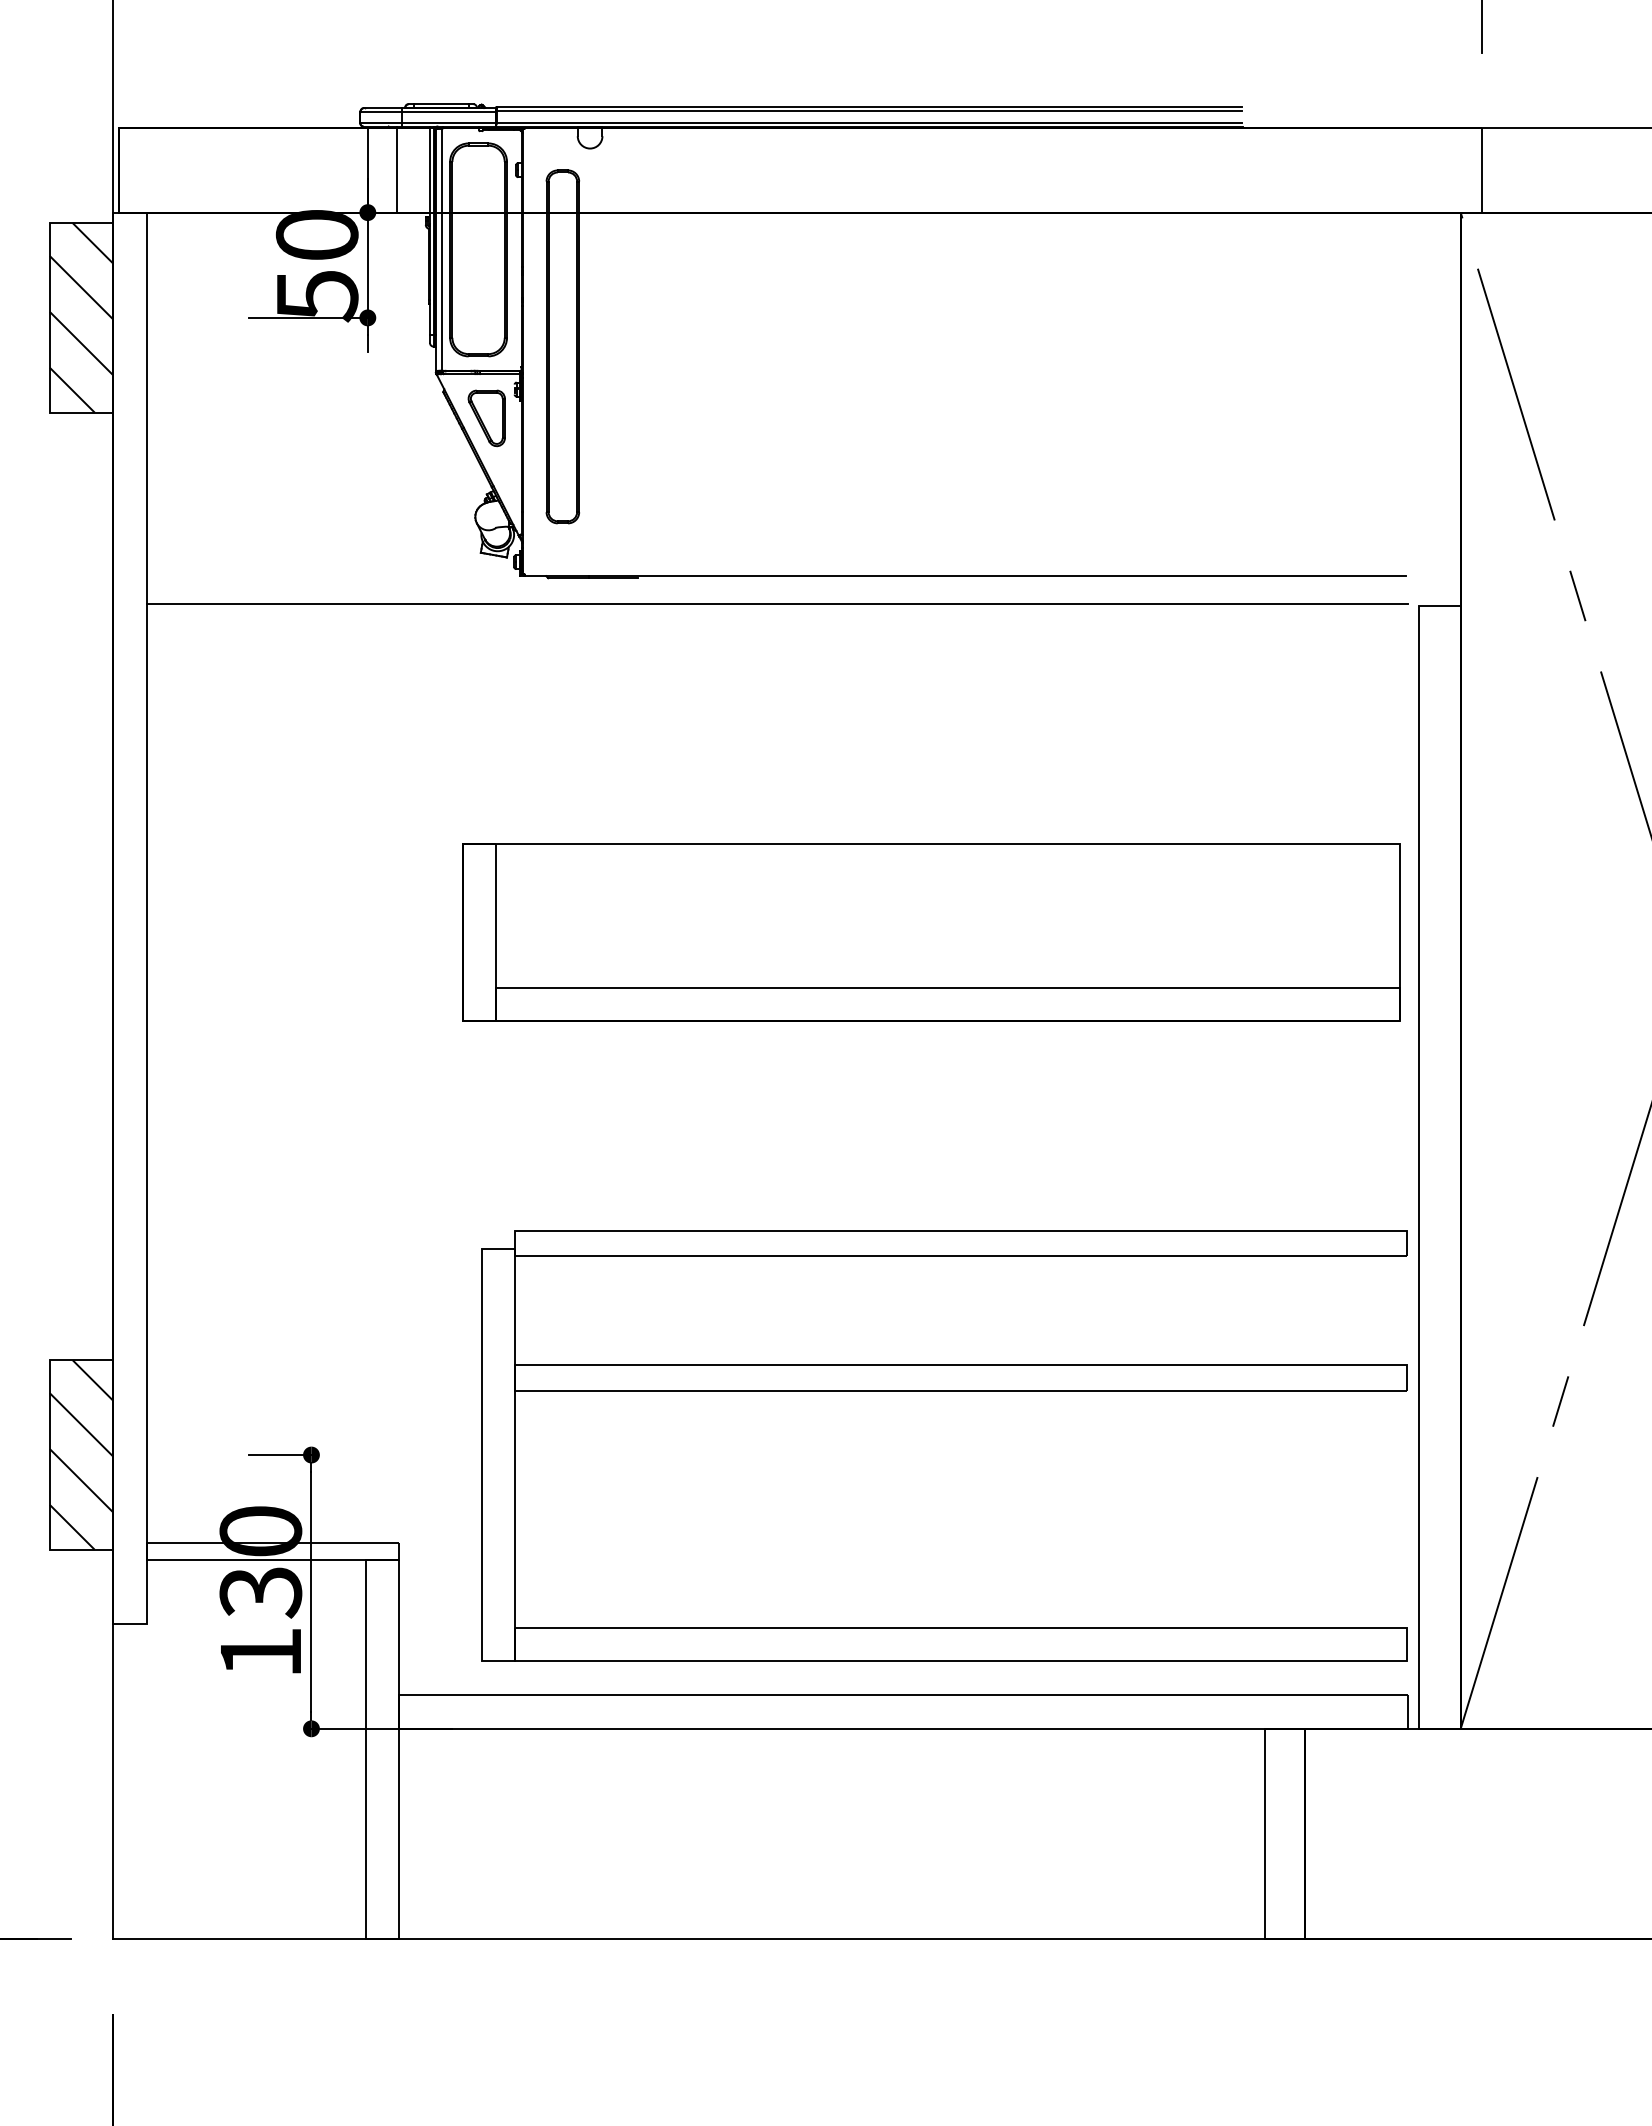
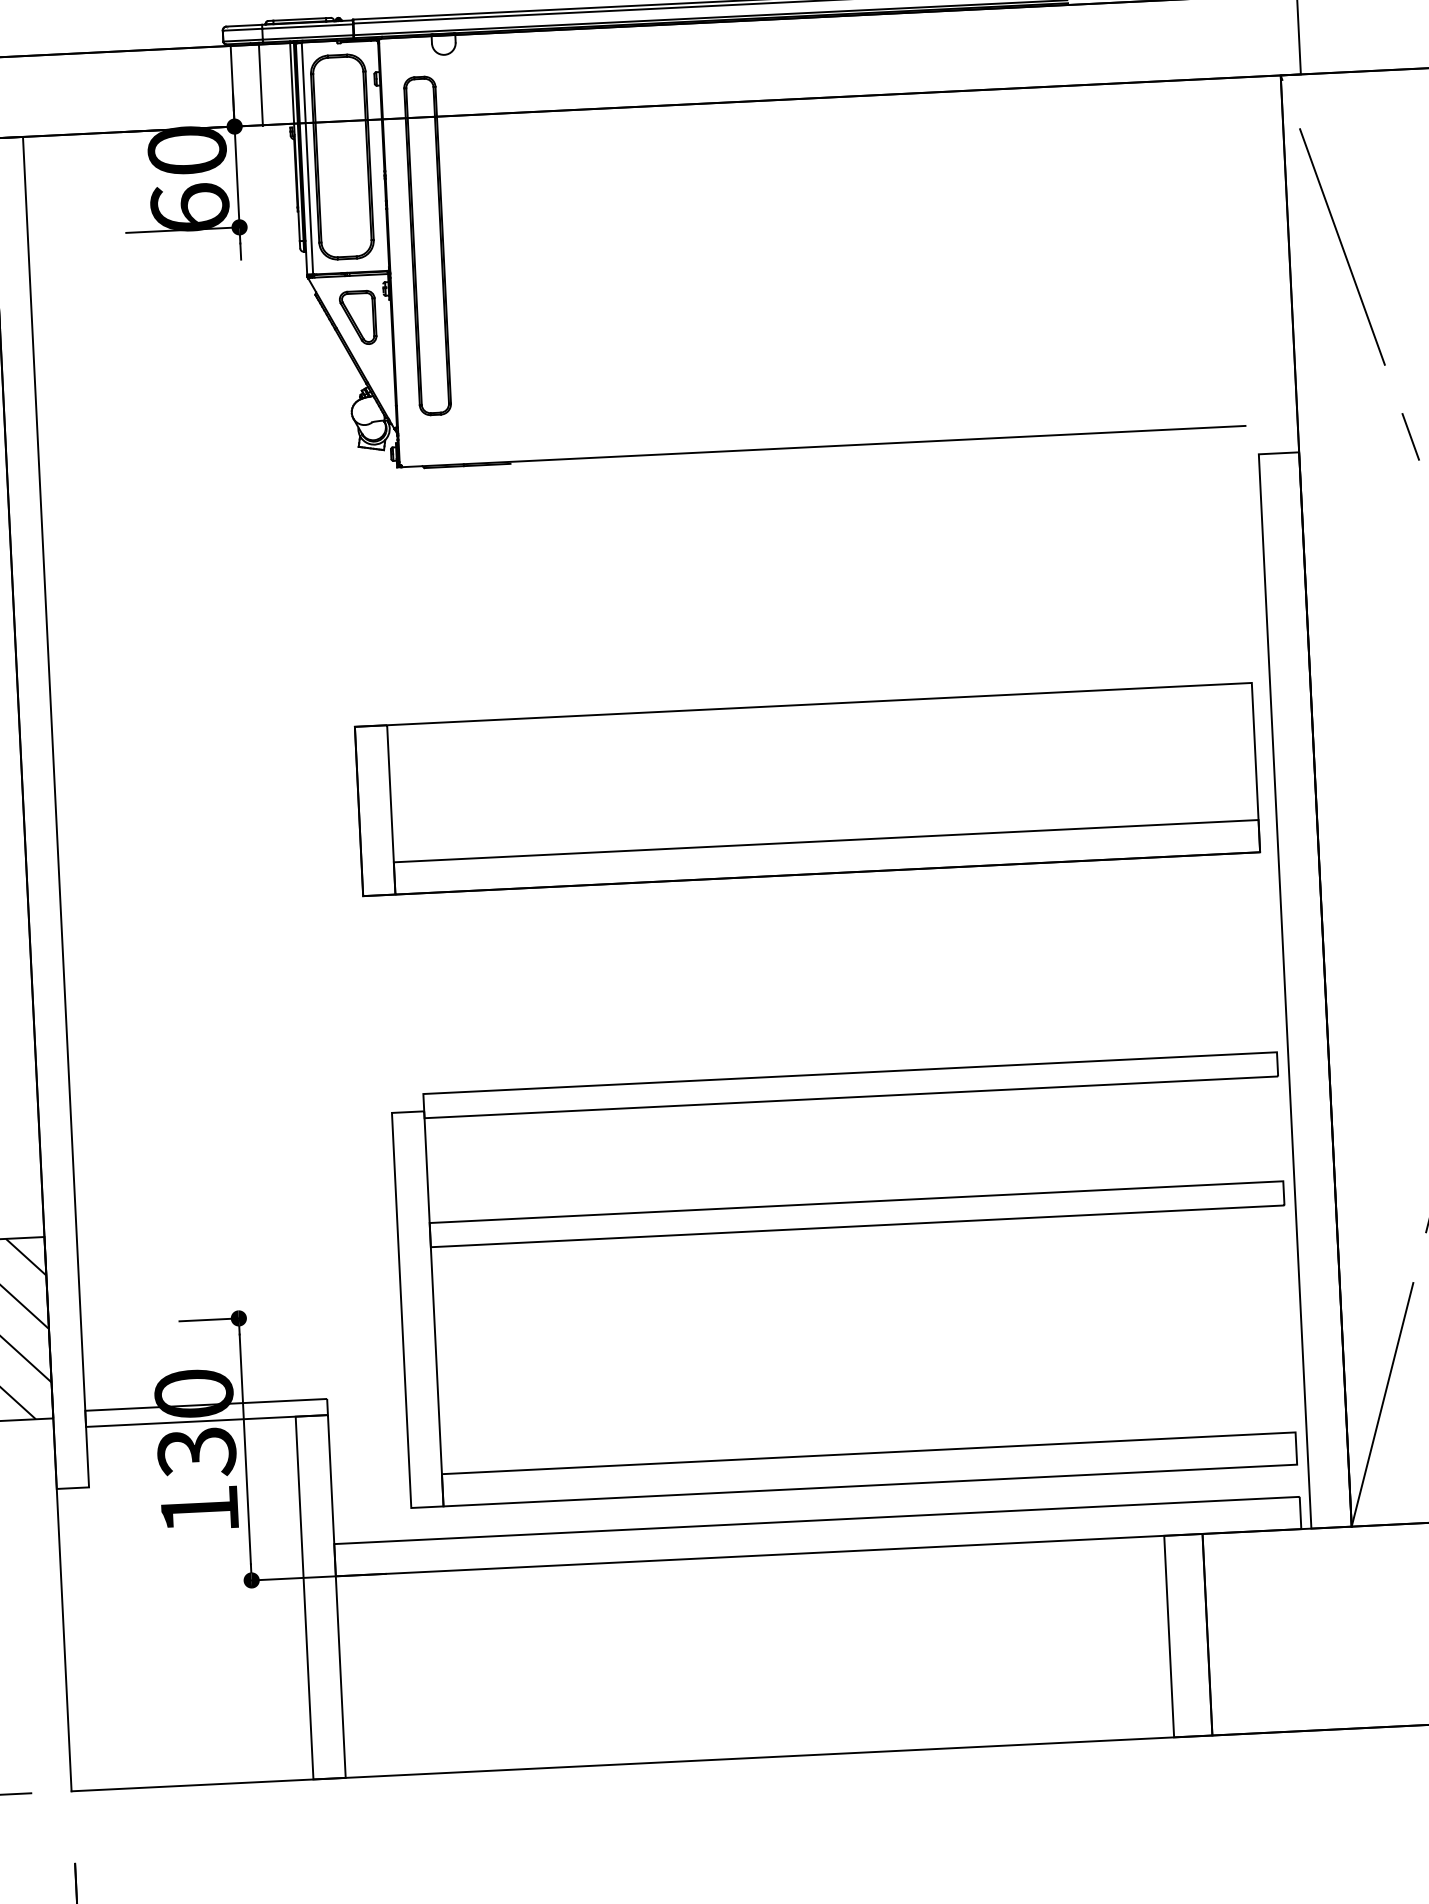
text: (316, 296) -> (189, 209), 50 -> 60
line: (777, 604) -> (645, 482), removed

